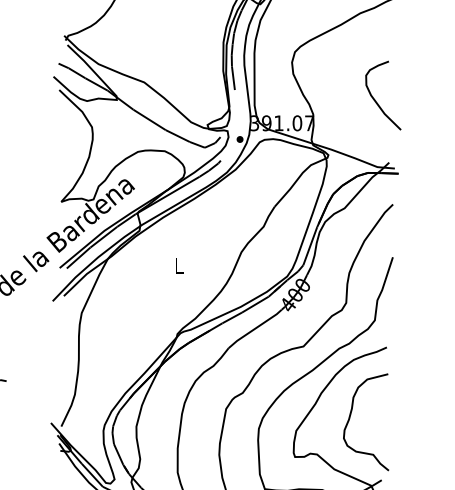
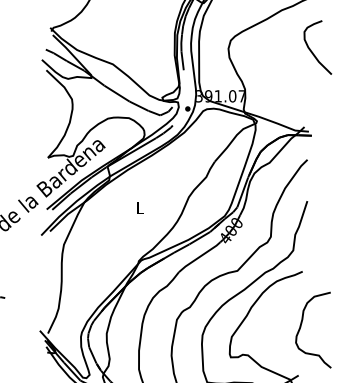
curve: (376, 100) -> (312, 51), moved
curve: (350, 418) -> (301, 327), moved

